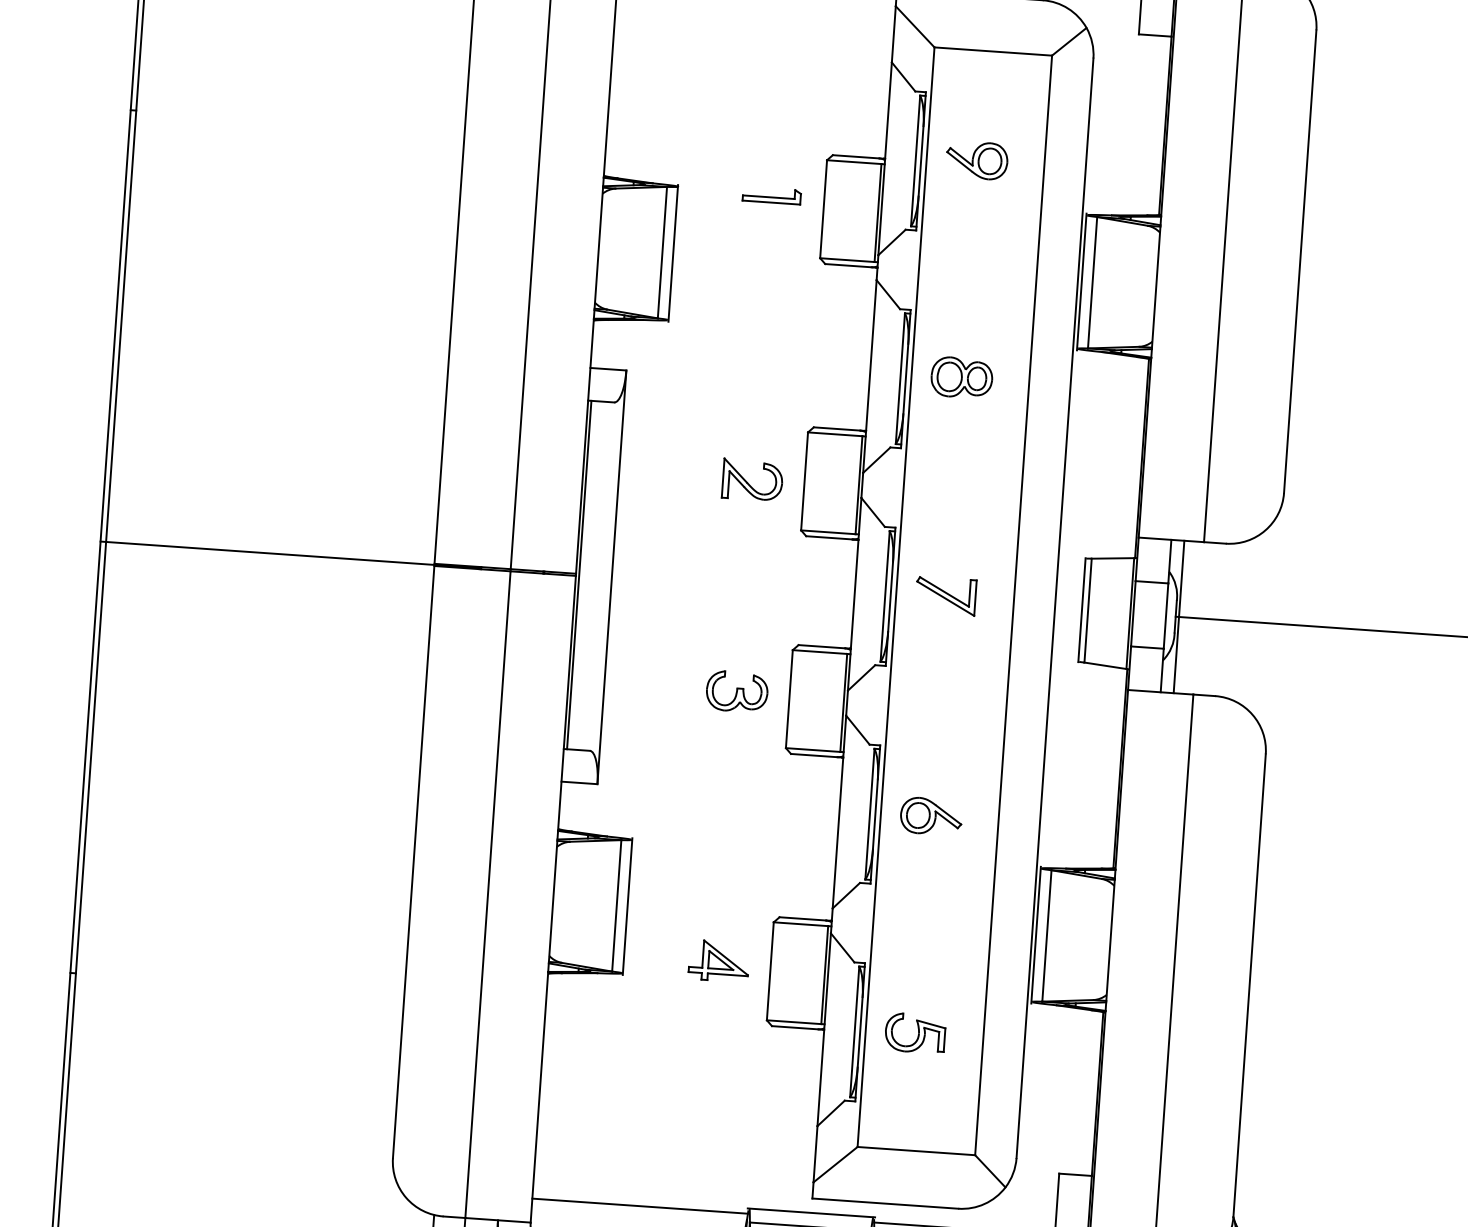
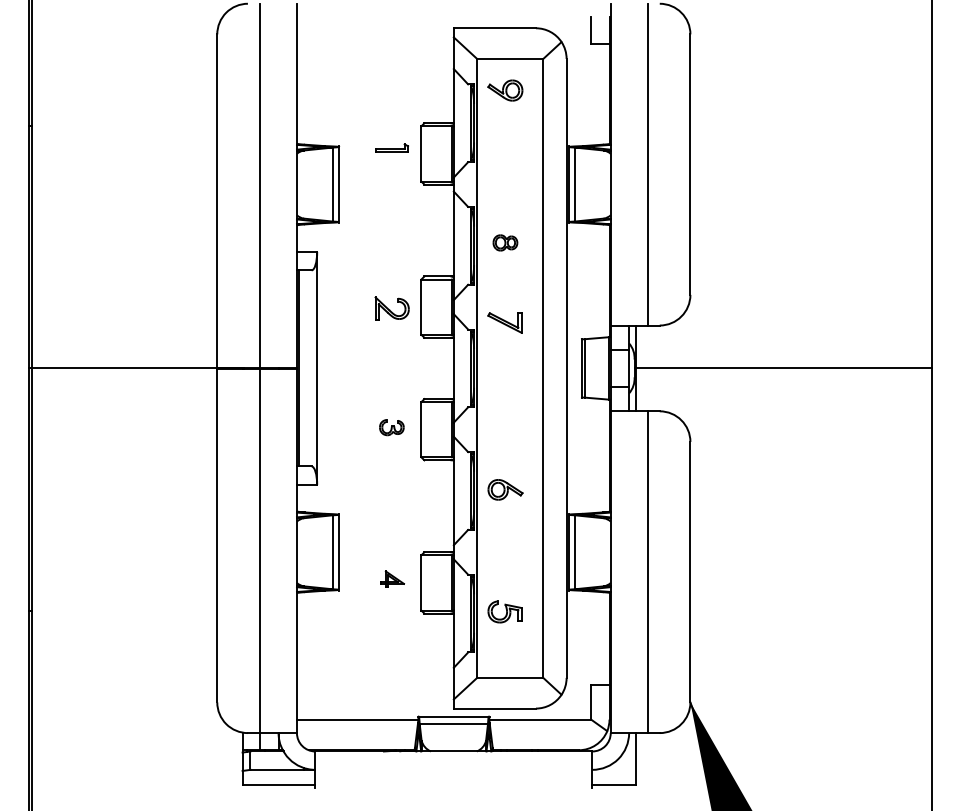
part: (977, 160) -> (505, 90), moved
part: (962, 377) -> (505, 242), size x0.7
part: (945, 595) -> (504, 322), moved
part: (736, 691) -> (391, 427), size x0.7
part: (719, 959) -> (392, 578), size x0.7

